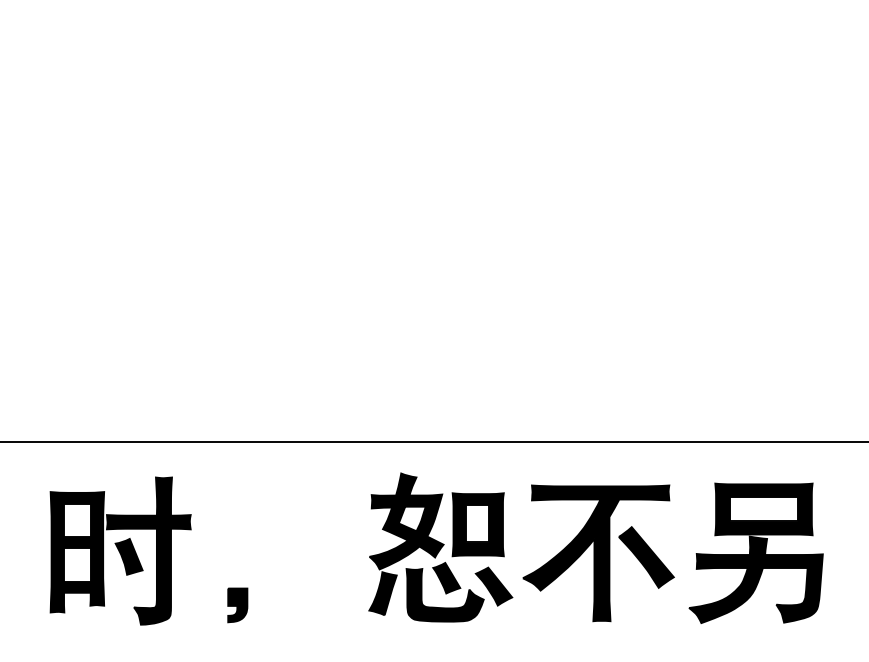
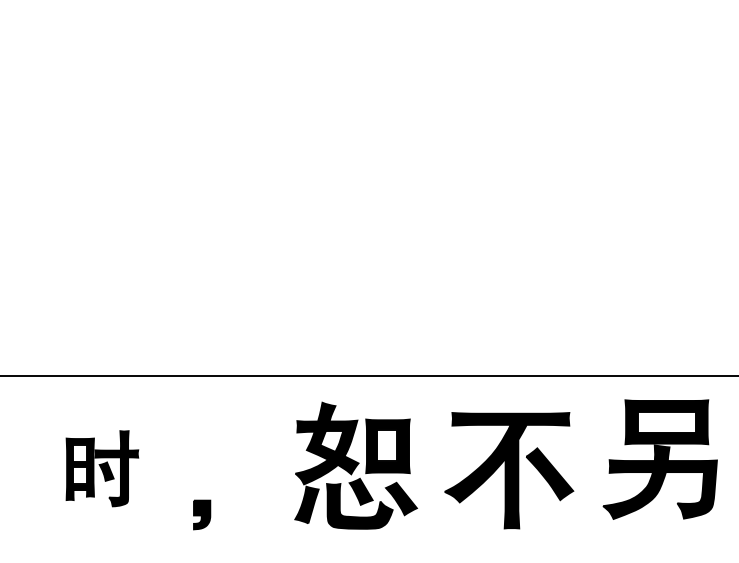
part: (440, 547) -> (355, 465), moved
part: (120, 550) -> (102, 468), size x0.6
part: (755, 552) -> (659, 458), moved

